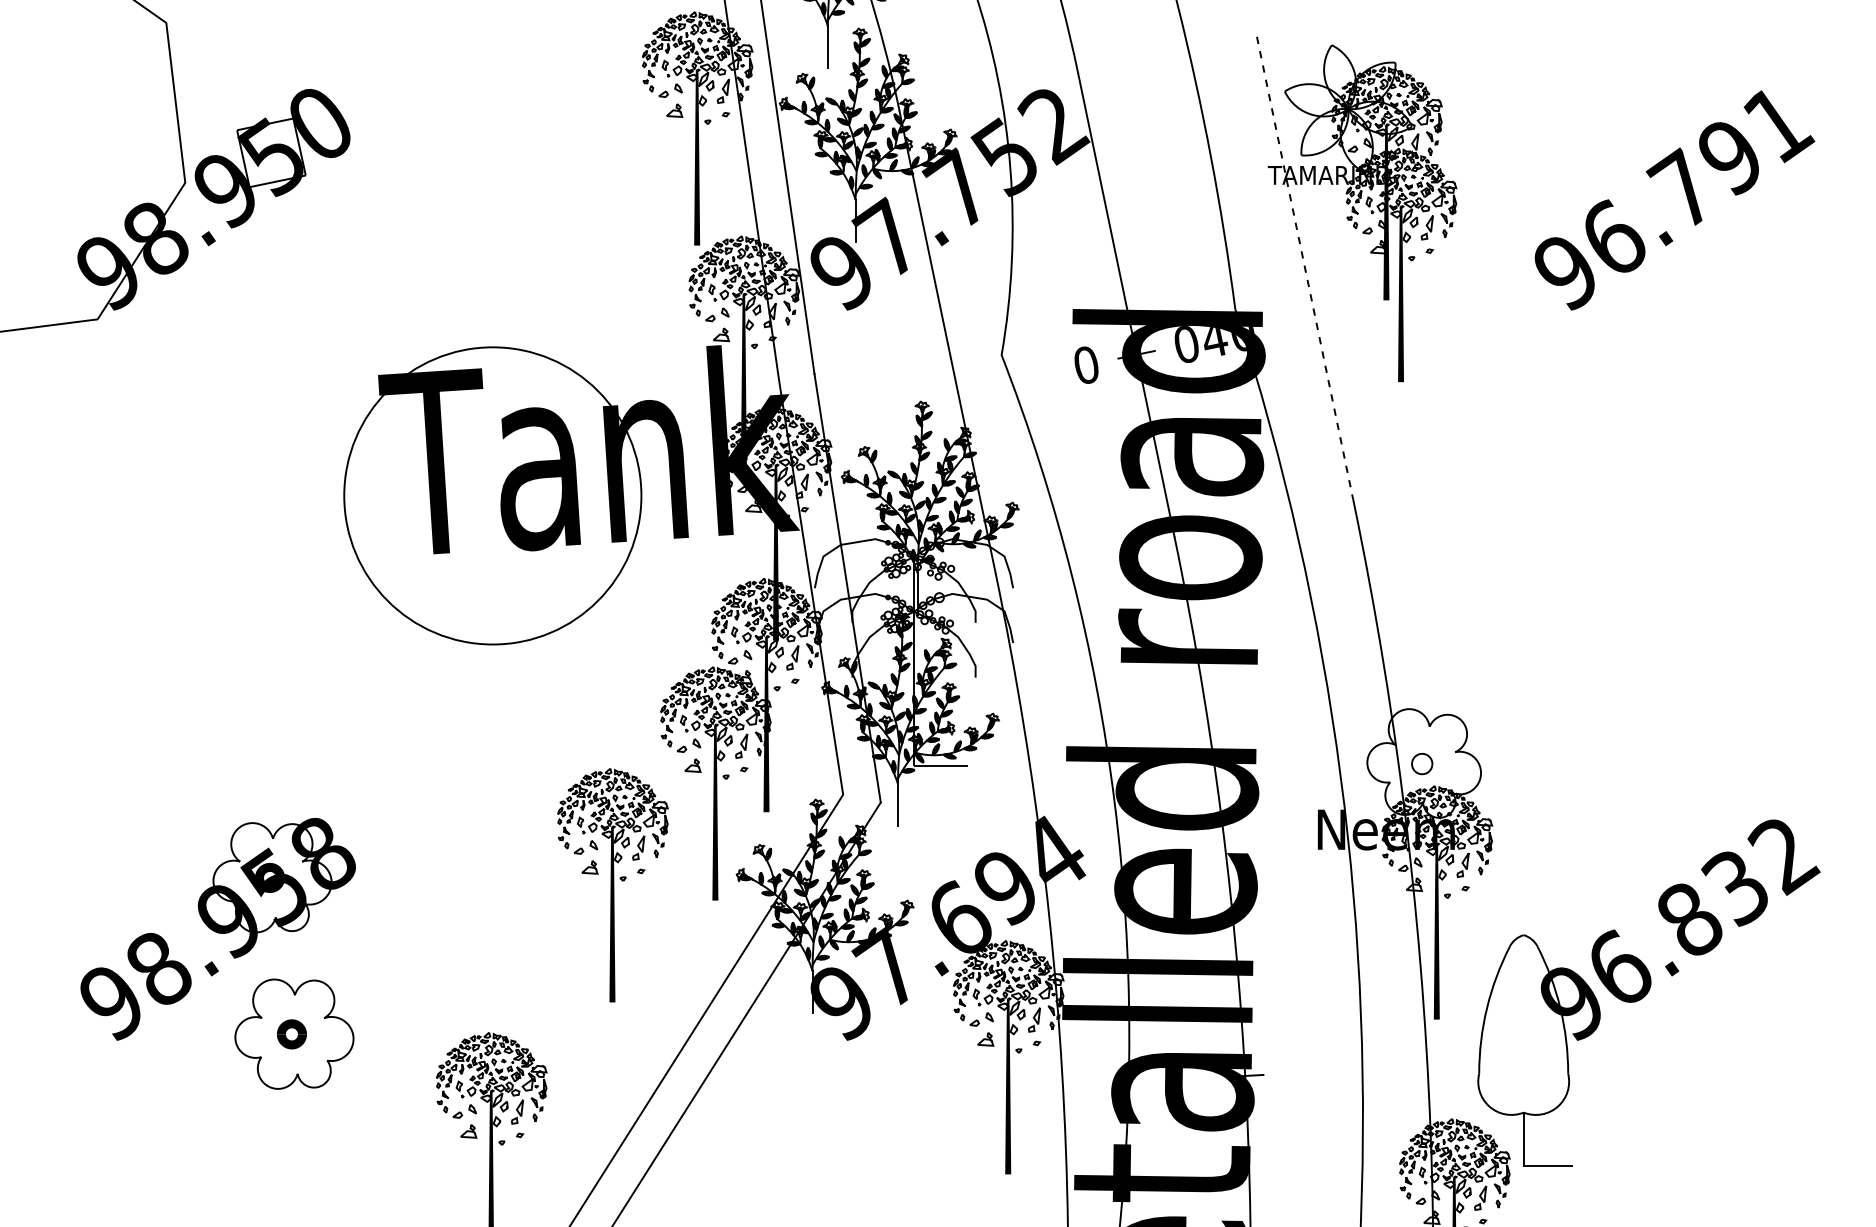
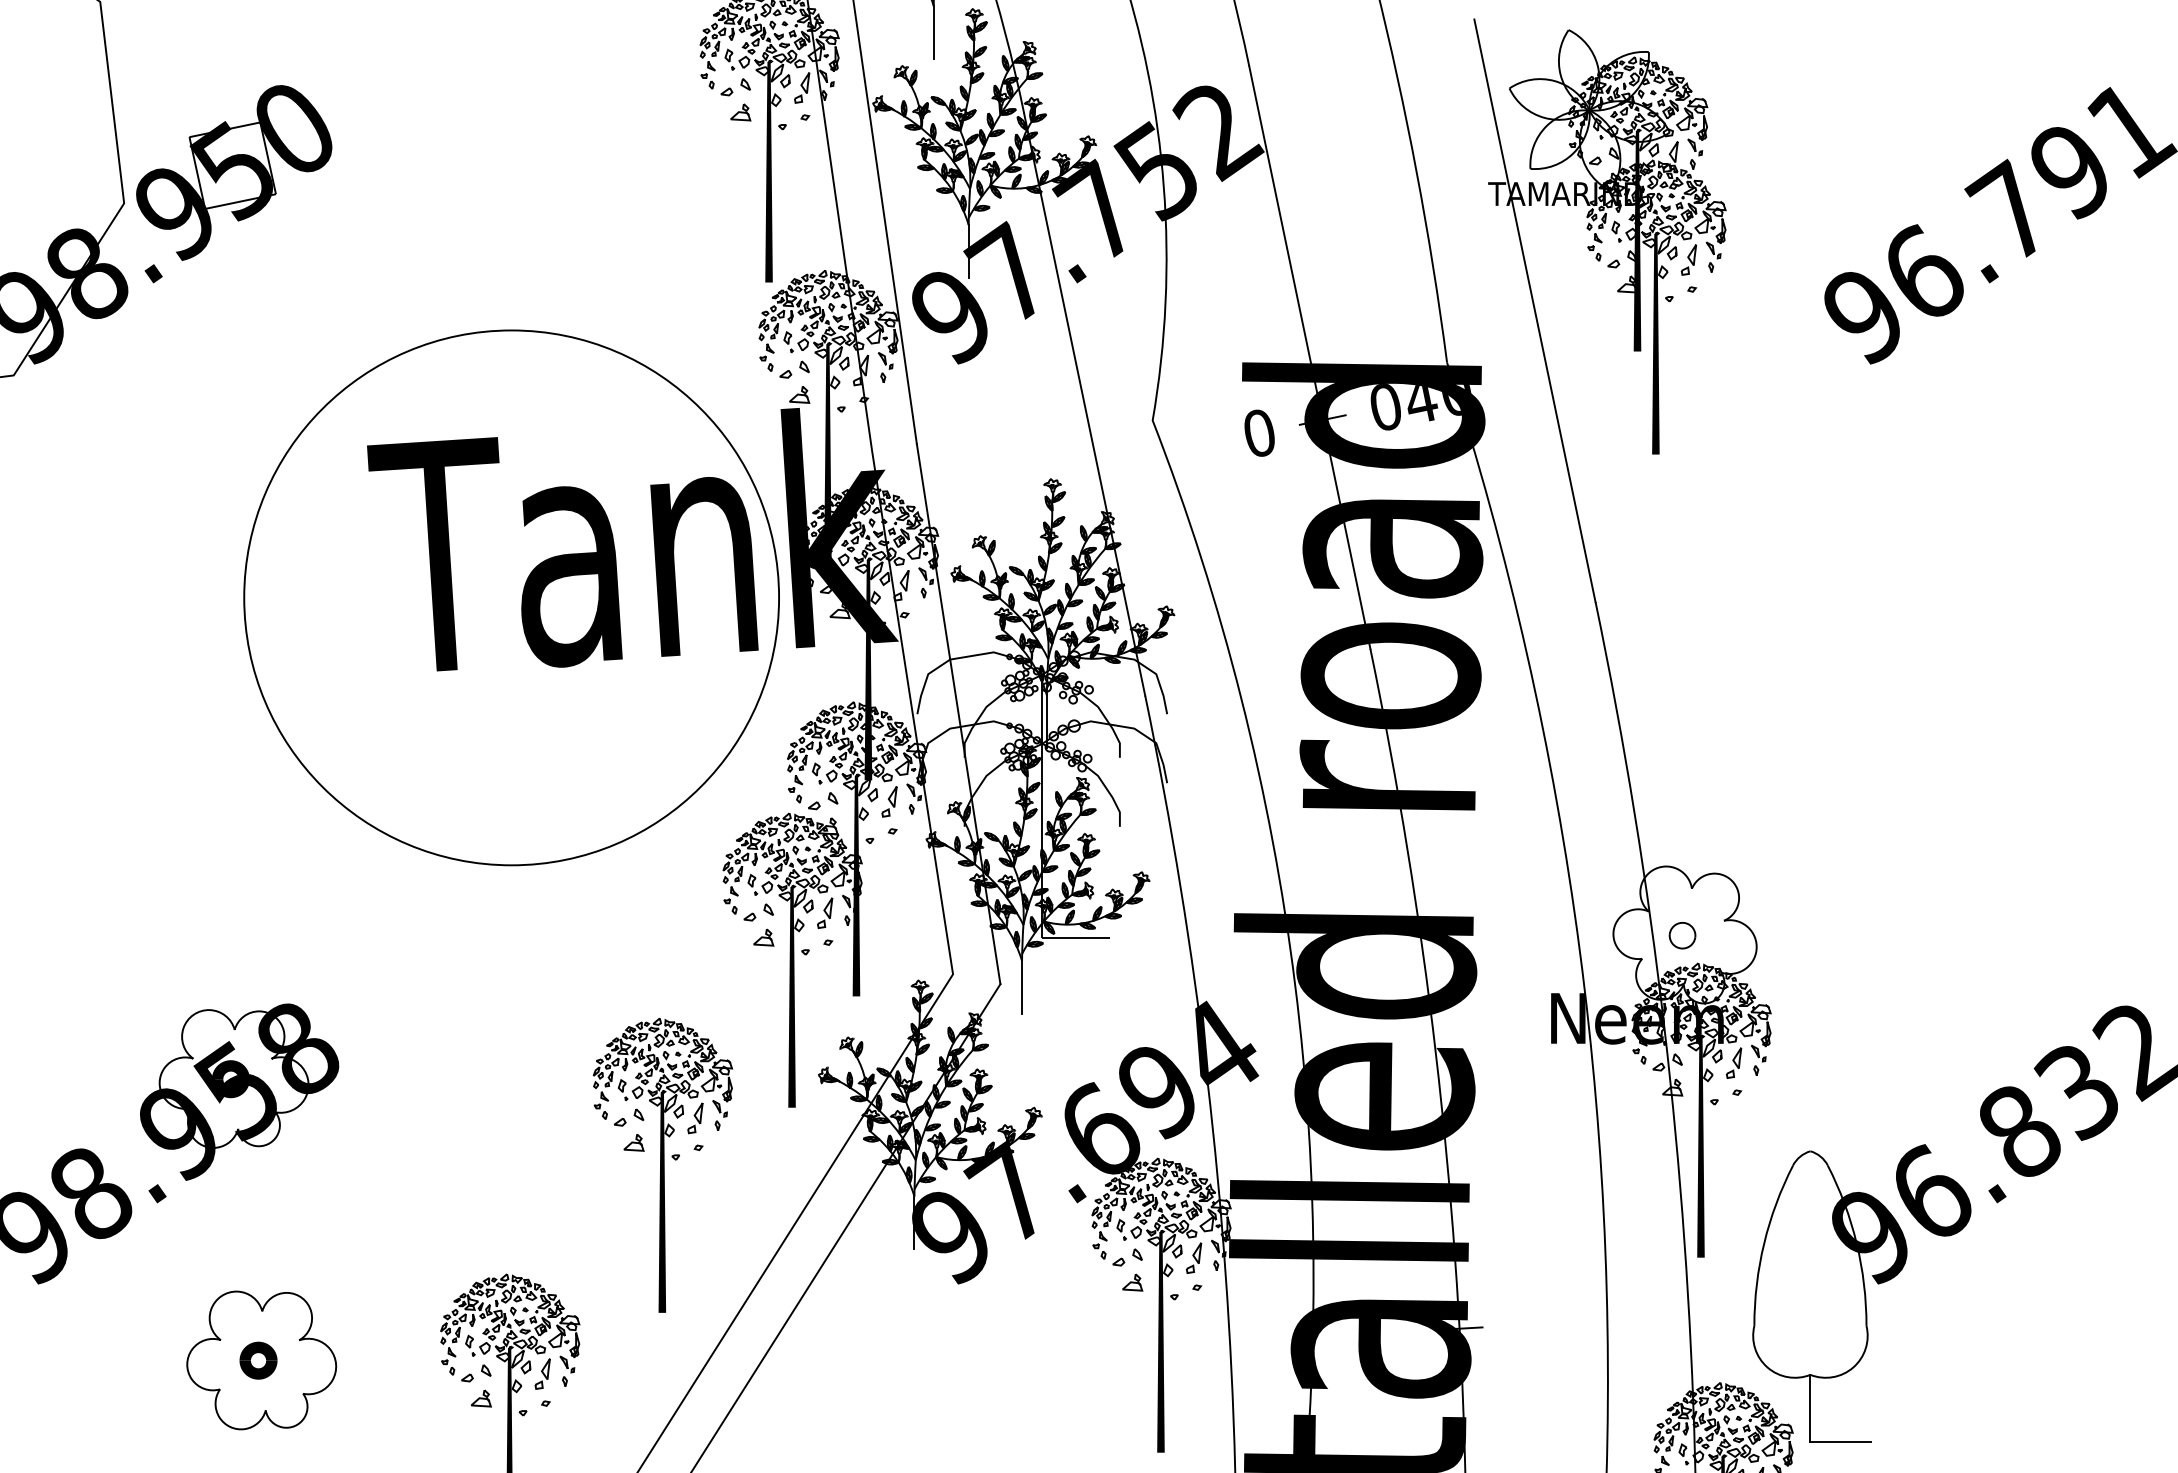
line: (1305, 268) -> (1535, 311), dashed -> solid
circle: (492, 495) -> (511, 597), size x1.43
part: (612, 885) -> (662, 1165), moved
part: (294, 1033) -> (261, 1359), moved

